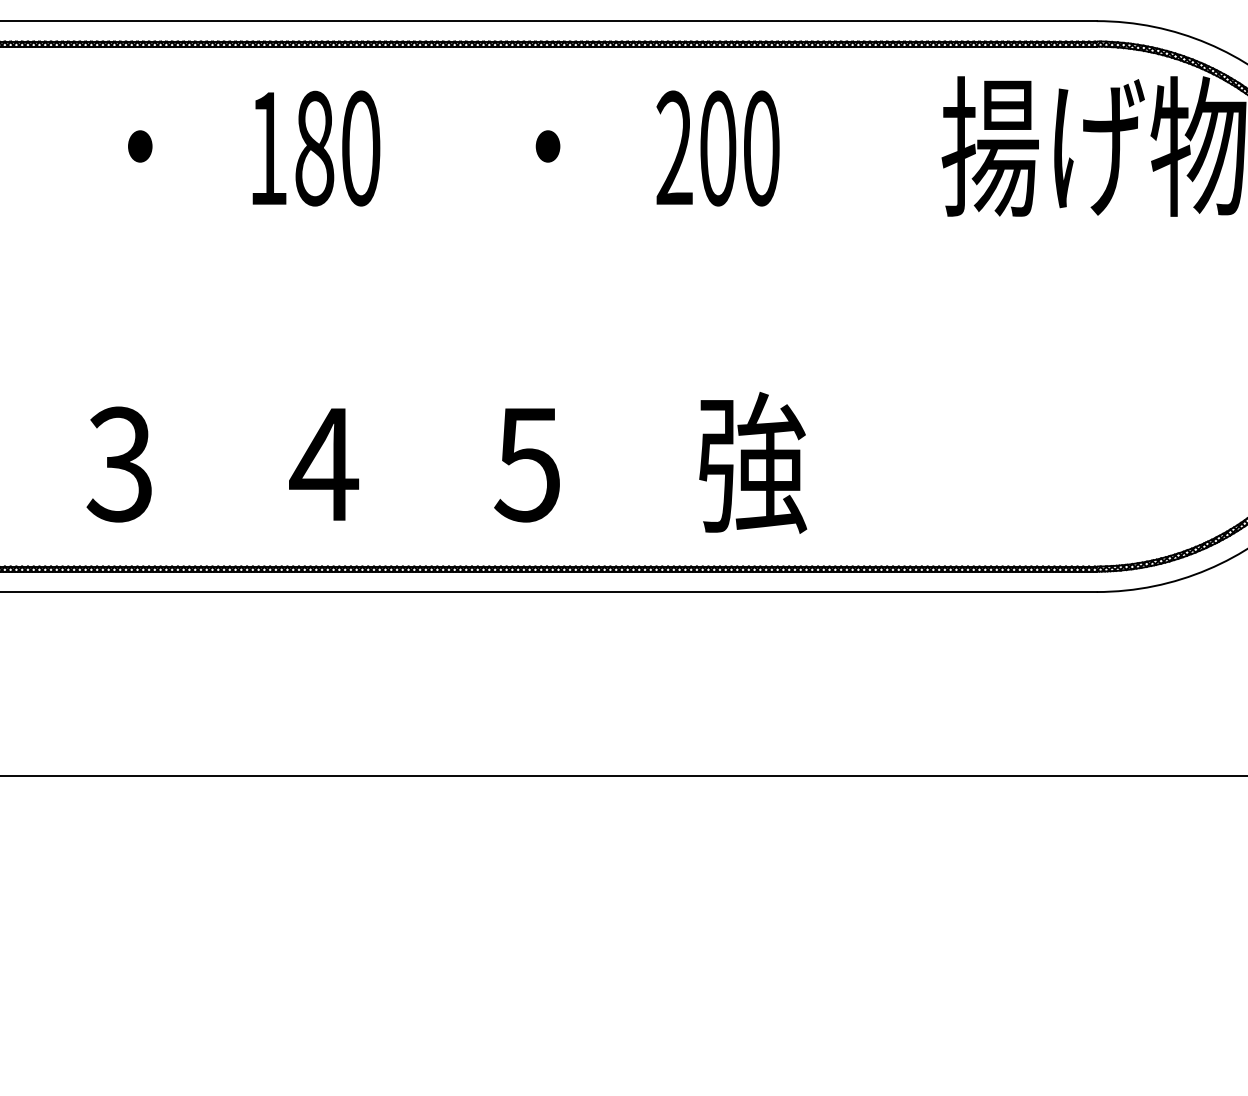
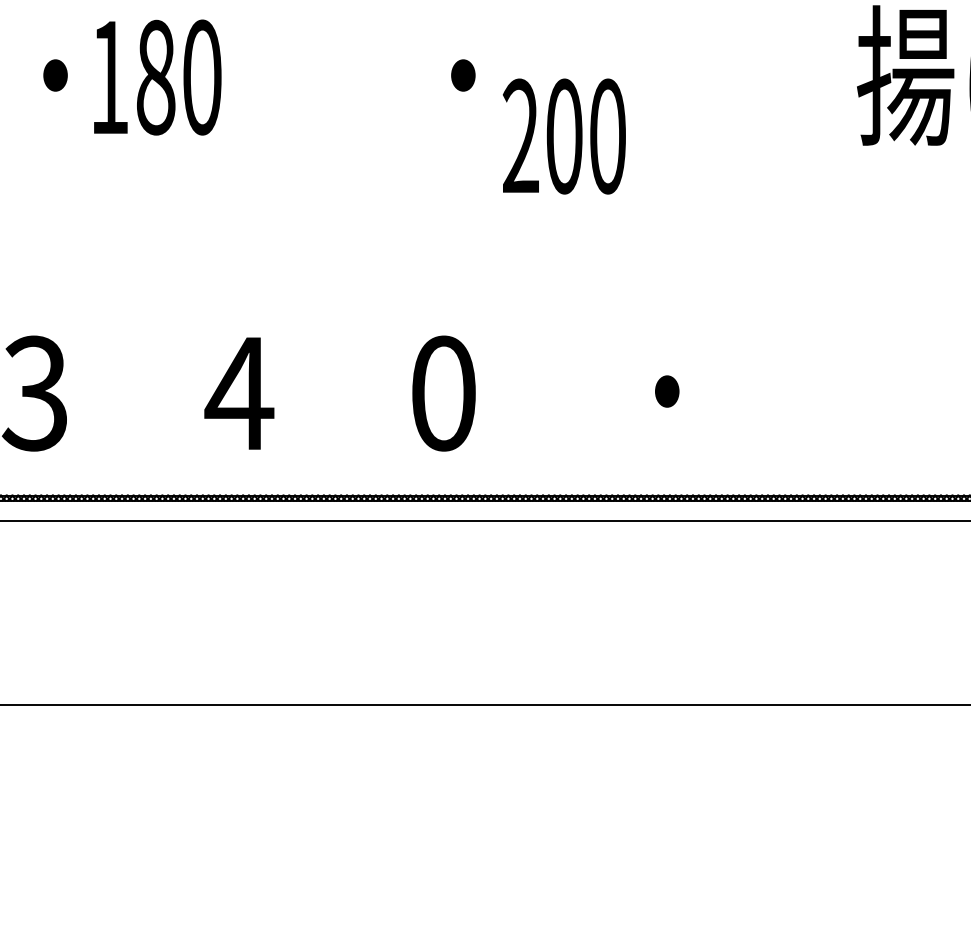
text: (316, 148) -> (157, 77), moved
text: (717, 148) -> (563, 136), moved
text: (753, 462) -> (668, 391), 強 -> ・
text: (527, 464) -> (442, 393), 5 -> 0

